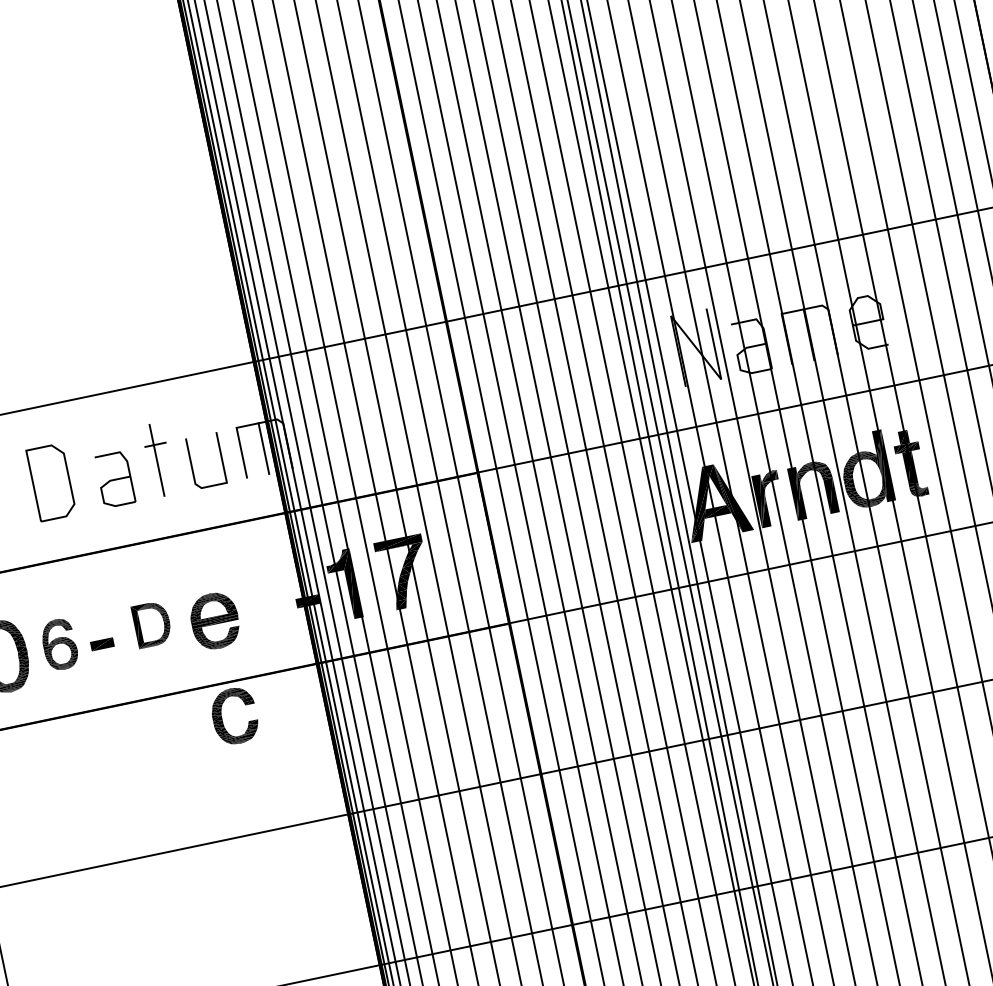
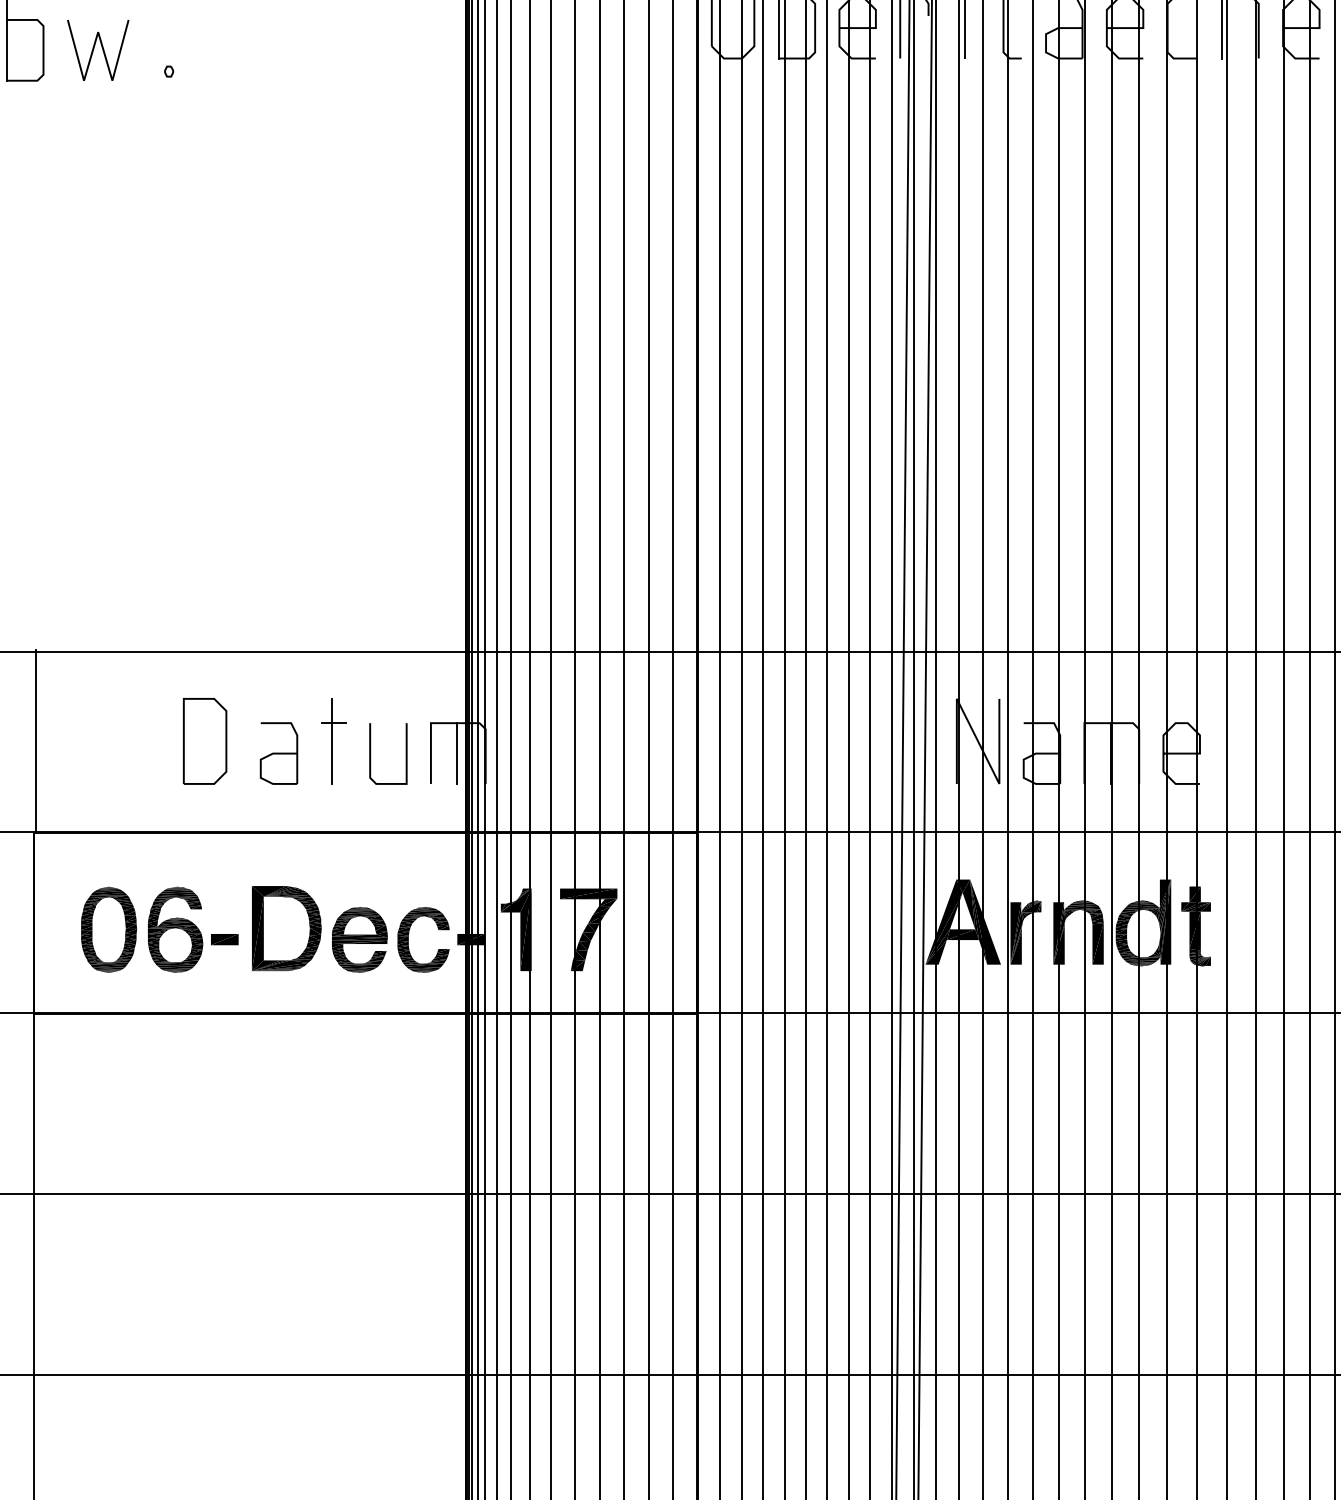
part: (151, 624) -> (286, 928), size x1.67
part: (59, 644) -> (175, 929), size x1.43
part: (222, 718) -> (408, 939), moved

